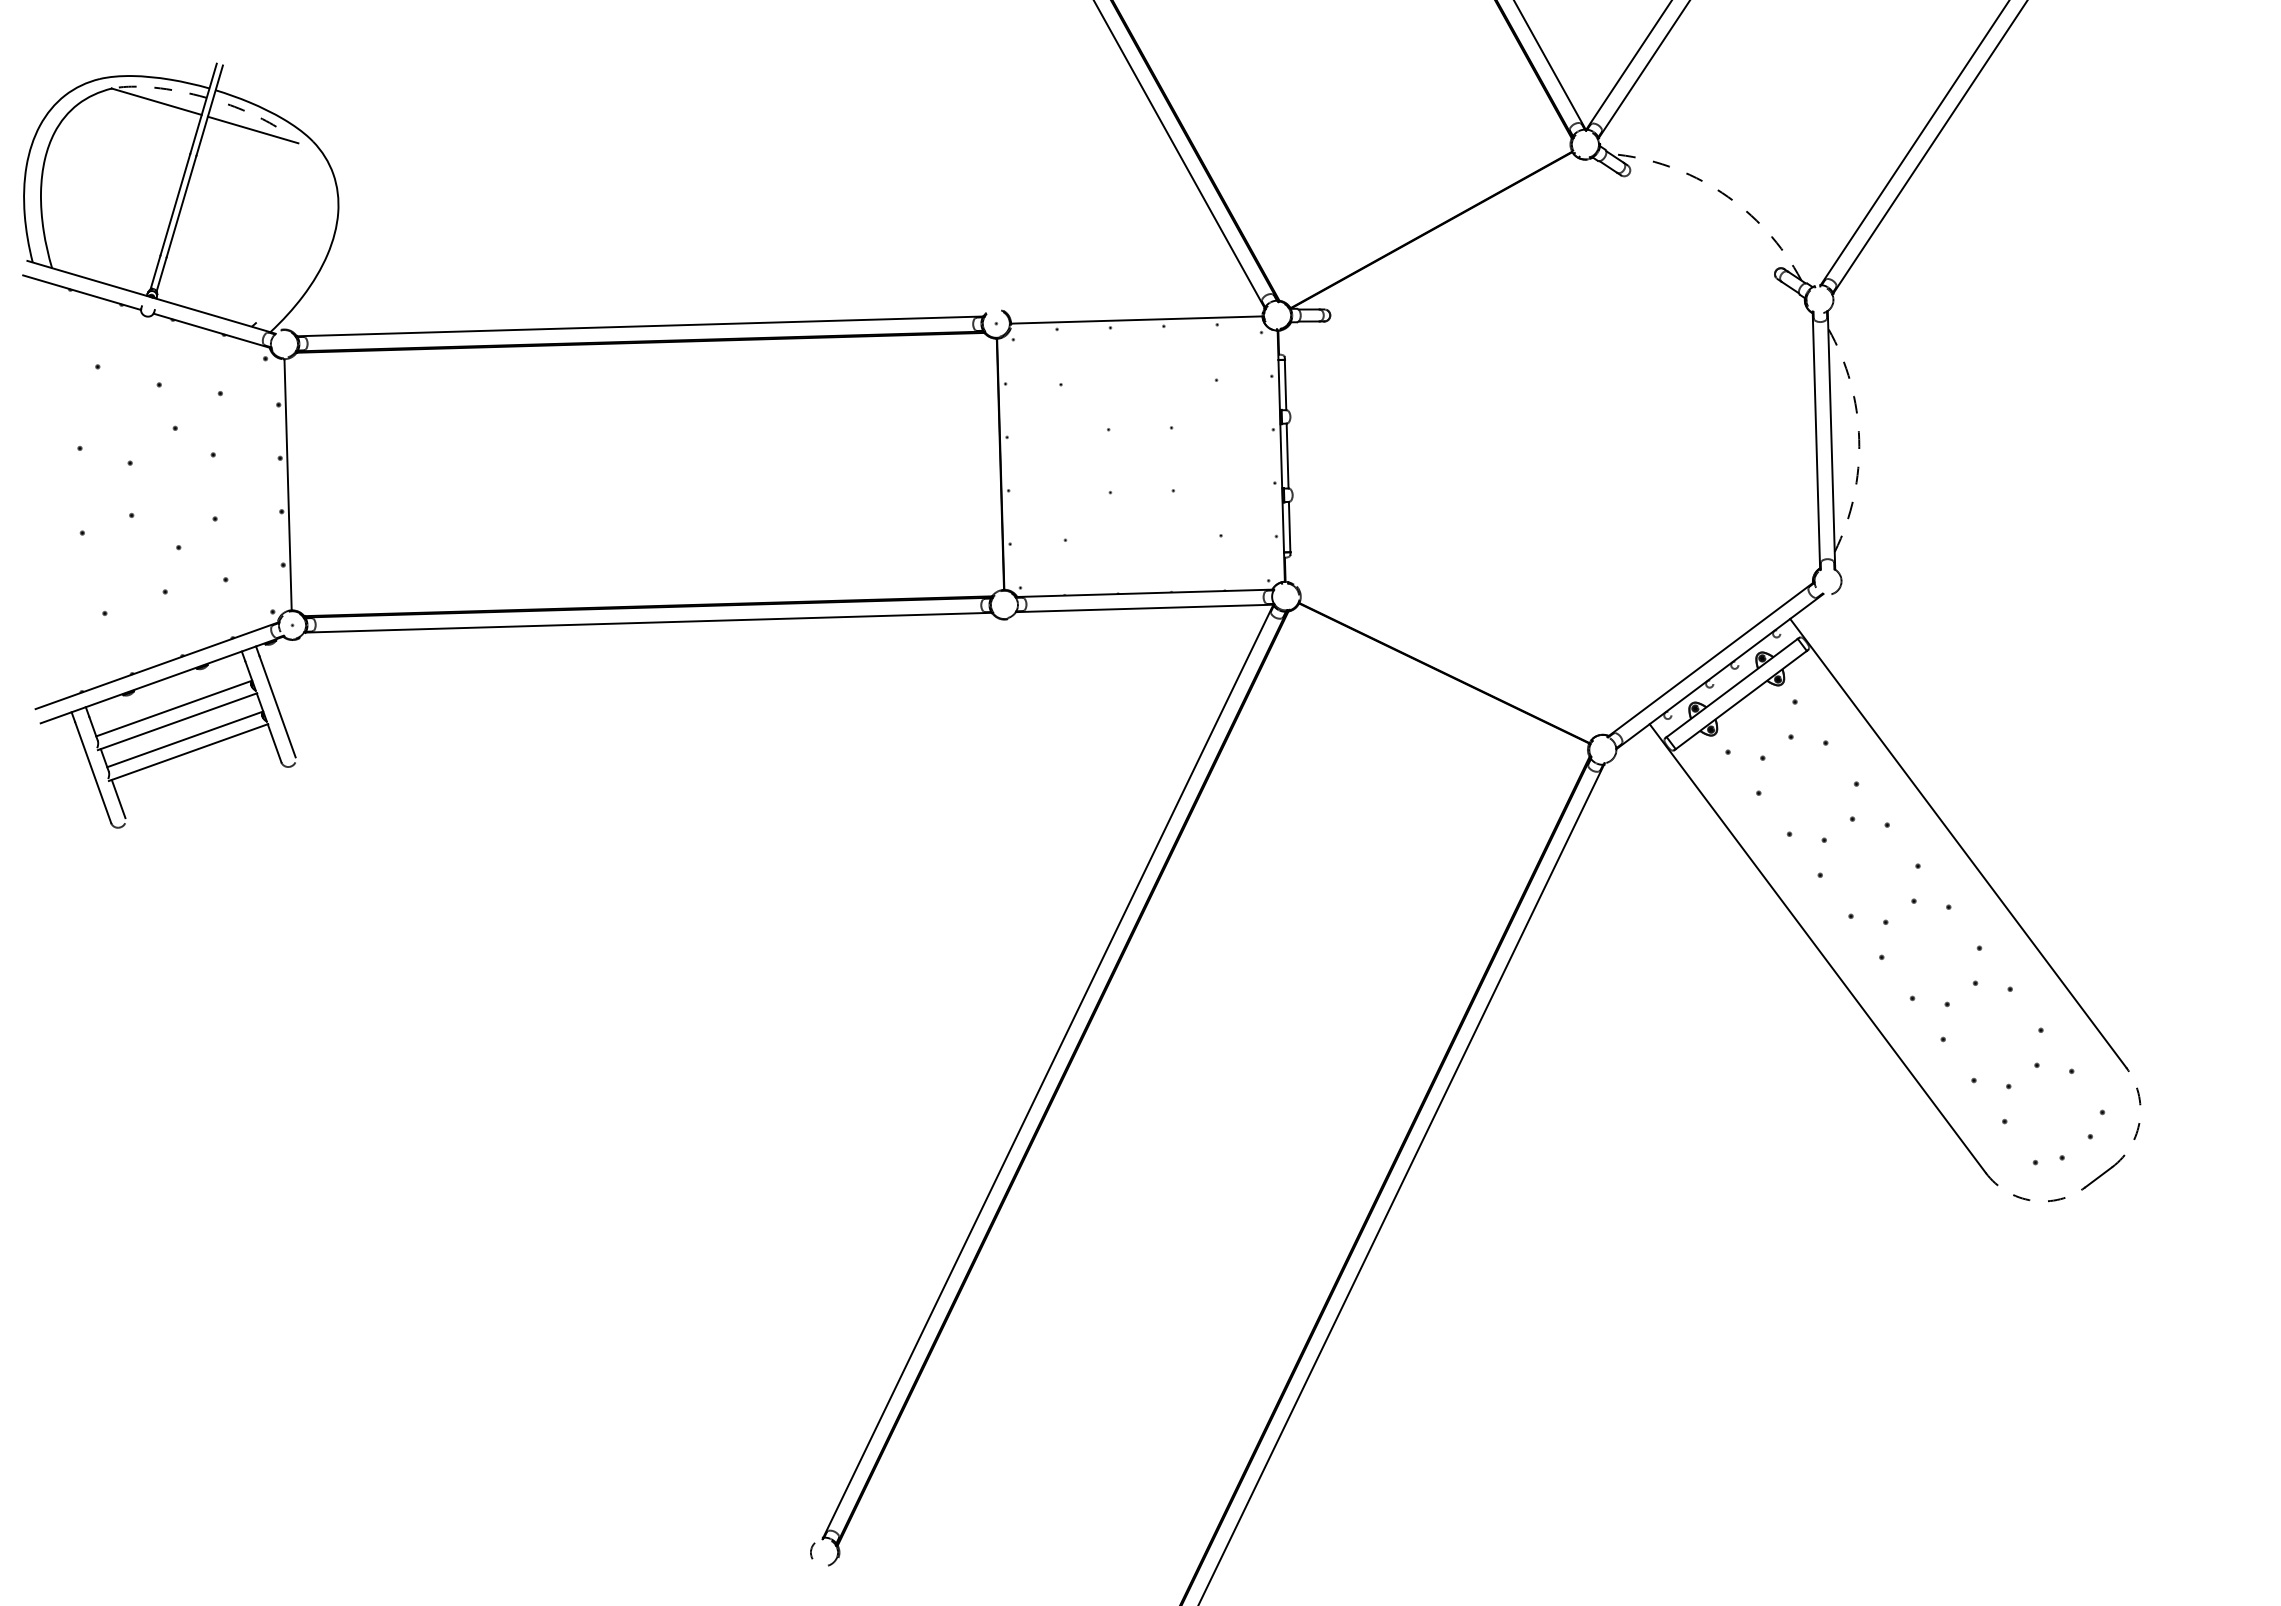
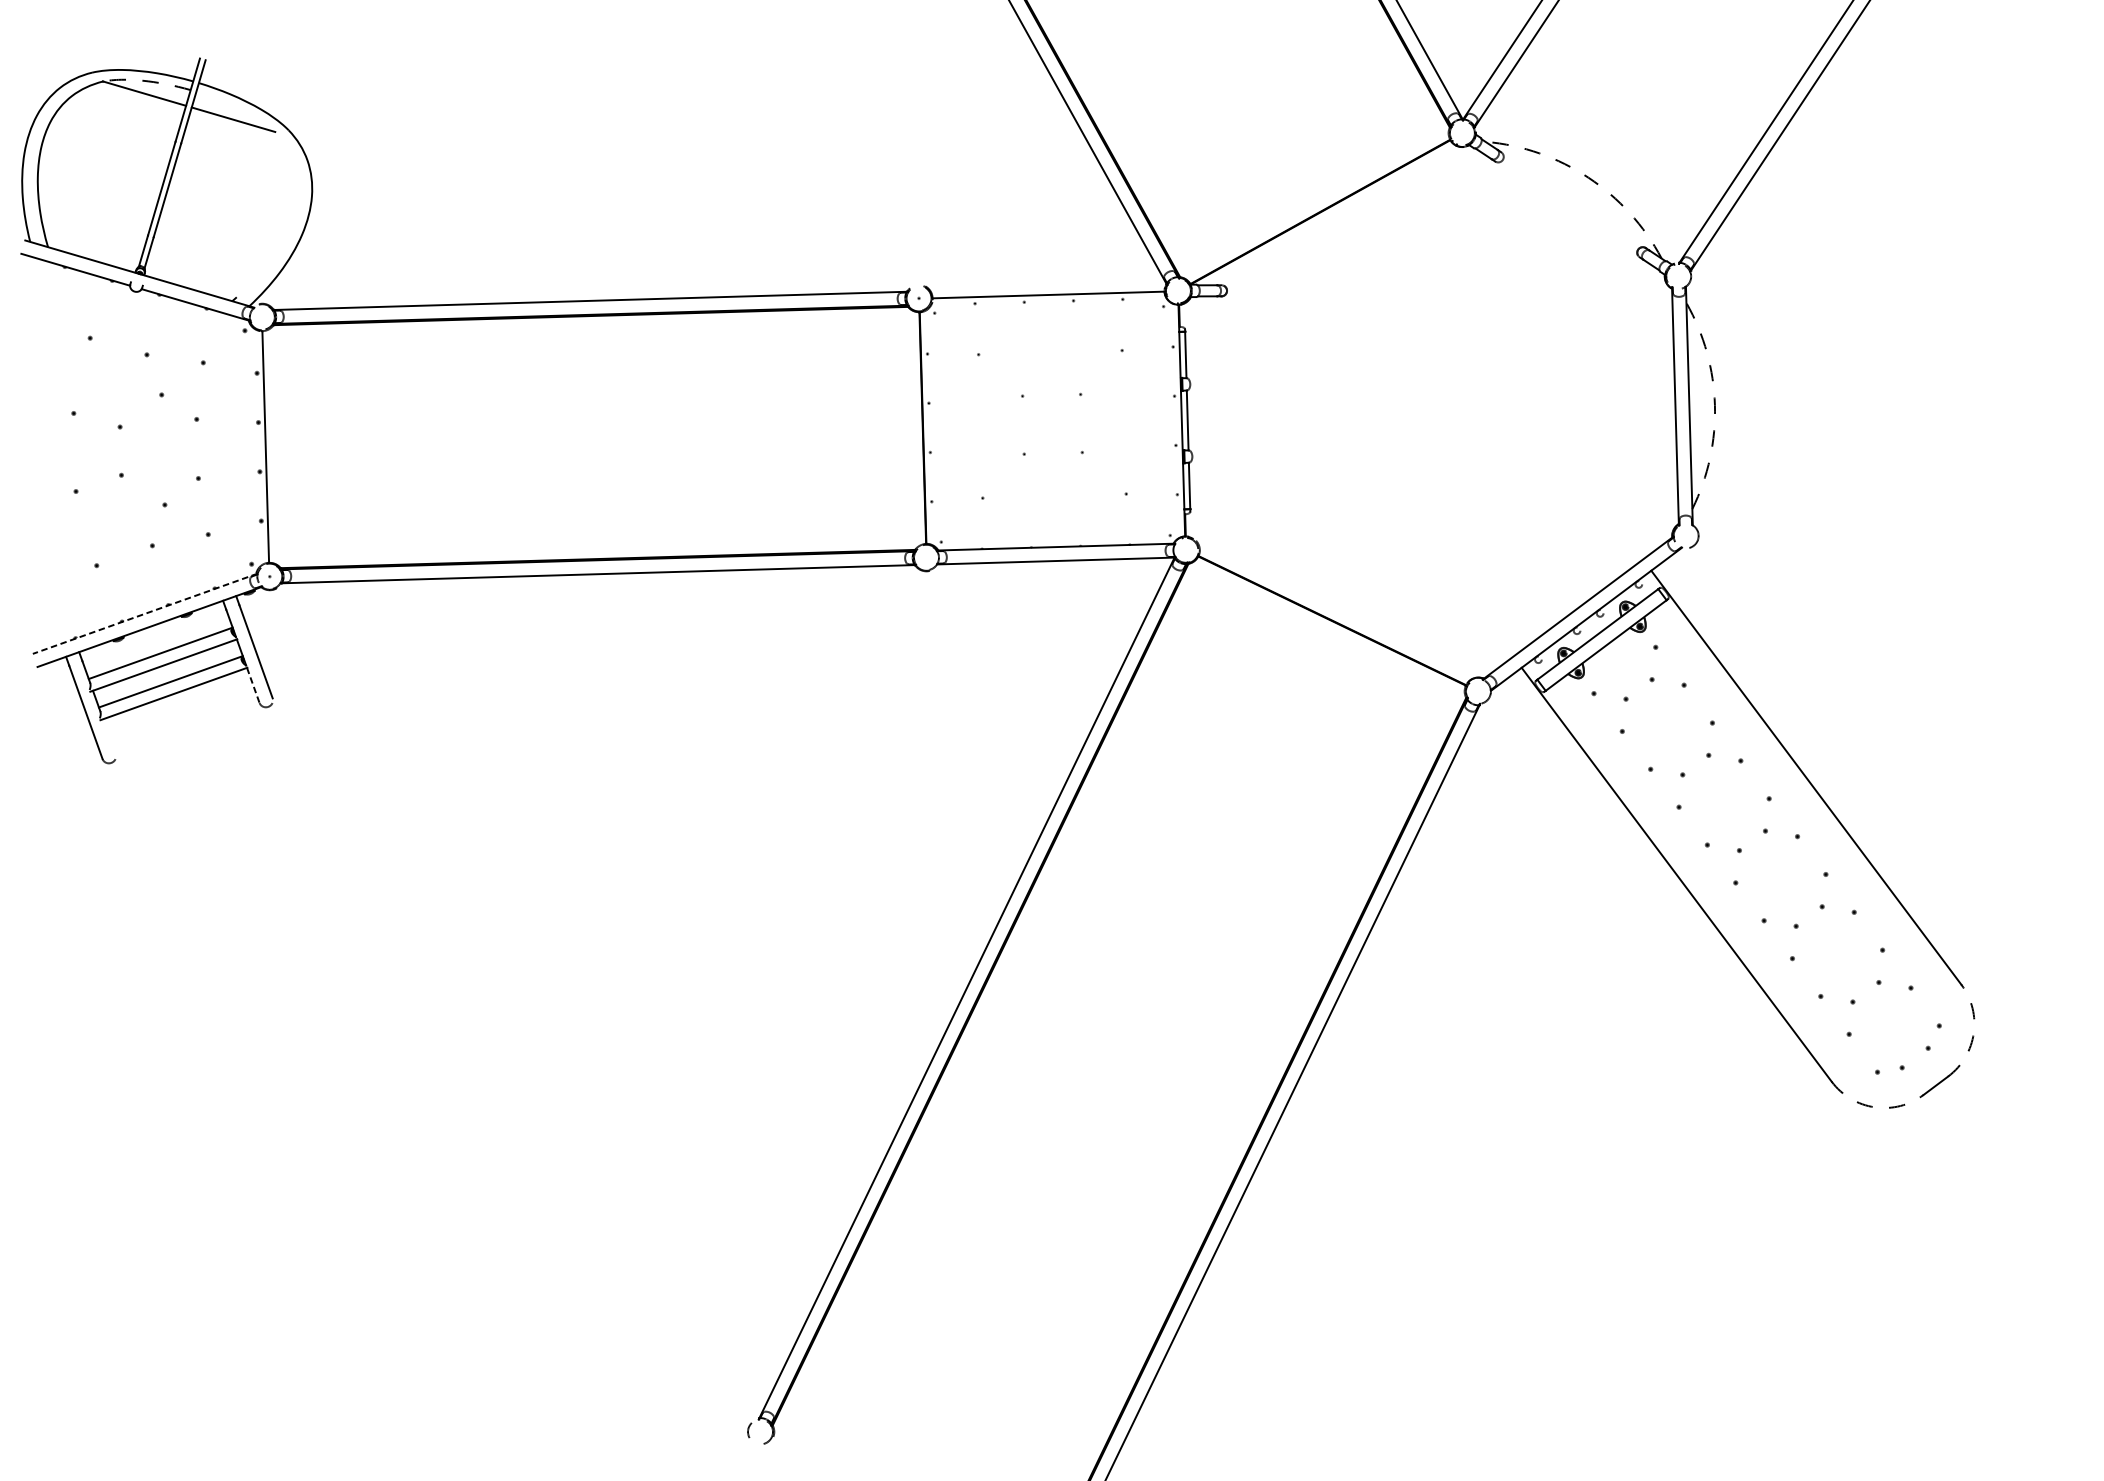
curve: (260, 118) -> (240, 109), removed
line: (157, 665) -> (145, 613), solid -> dashed
line: (274, 743) -> (253, 685), solid -> dashed
line: (118, 798) -> (109, 736), removed

